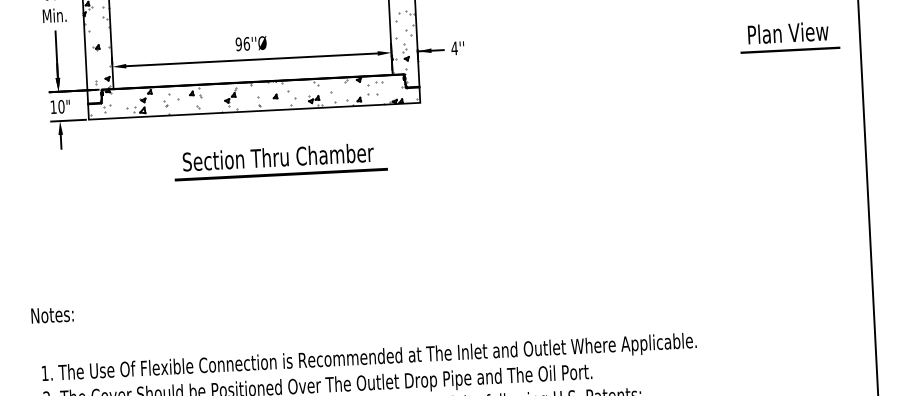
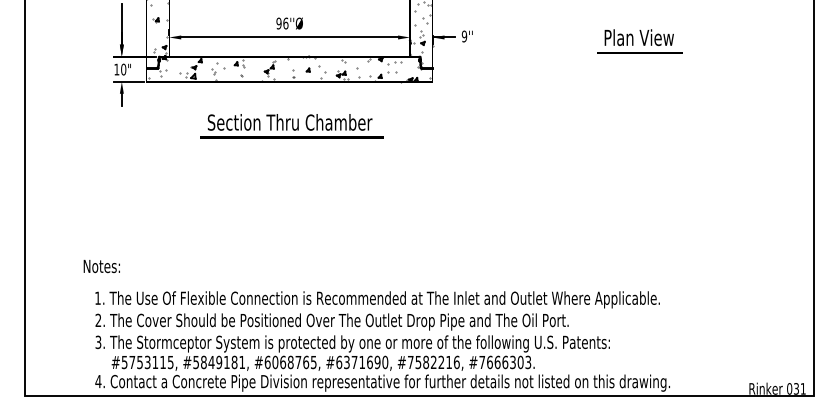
text: (788, 37) -> (639, 41), moved
text: (454, 48) -> (464, 36), 4'' -> 9''
text: (280, 161) -> (291, 126), moved
text: (52, 315) -> (101, 266), moved

